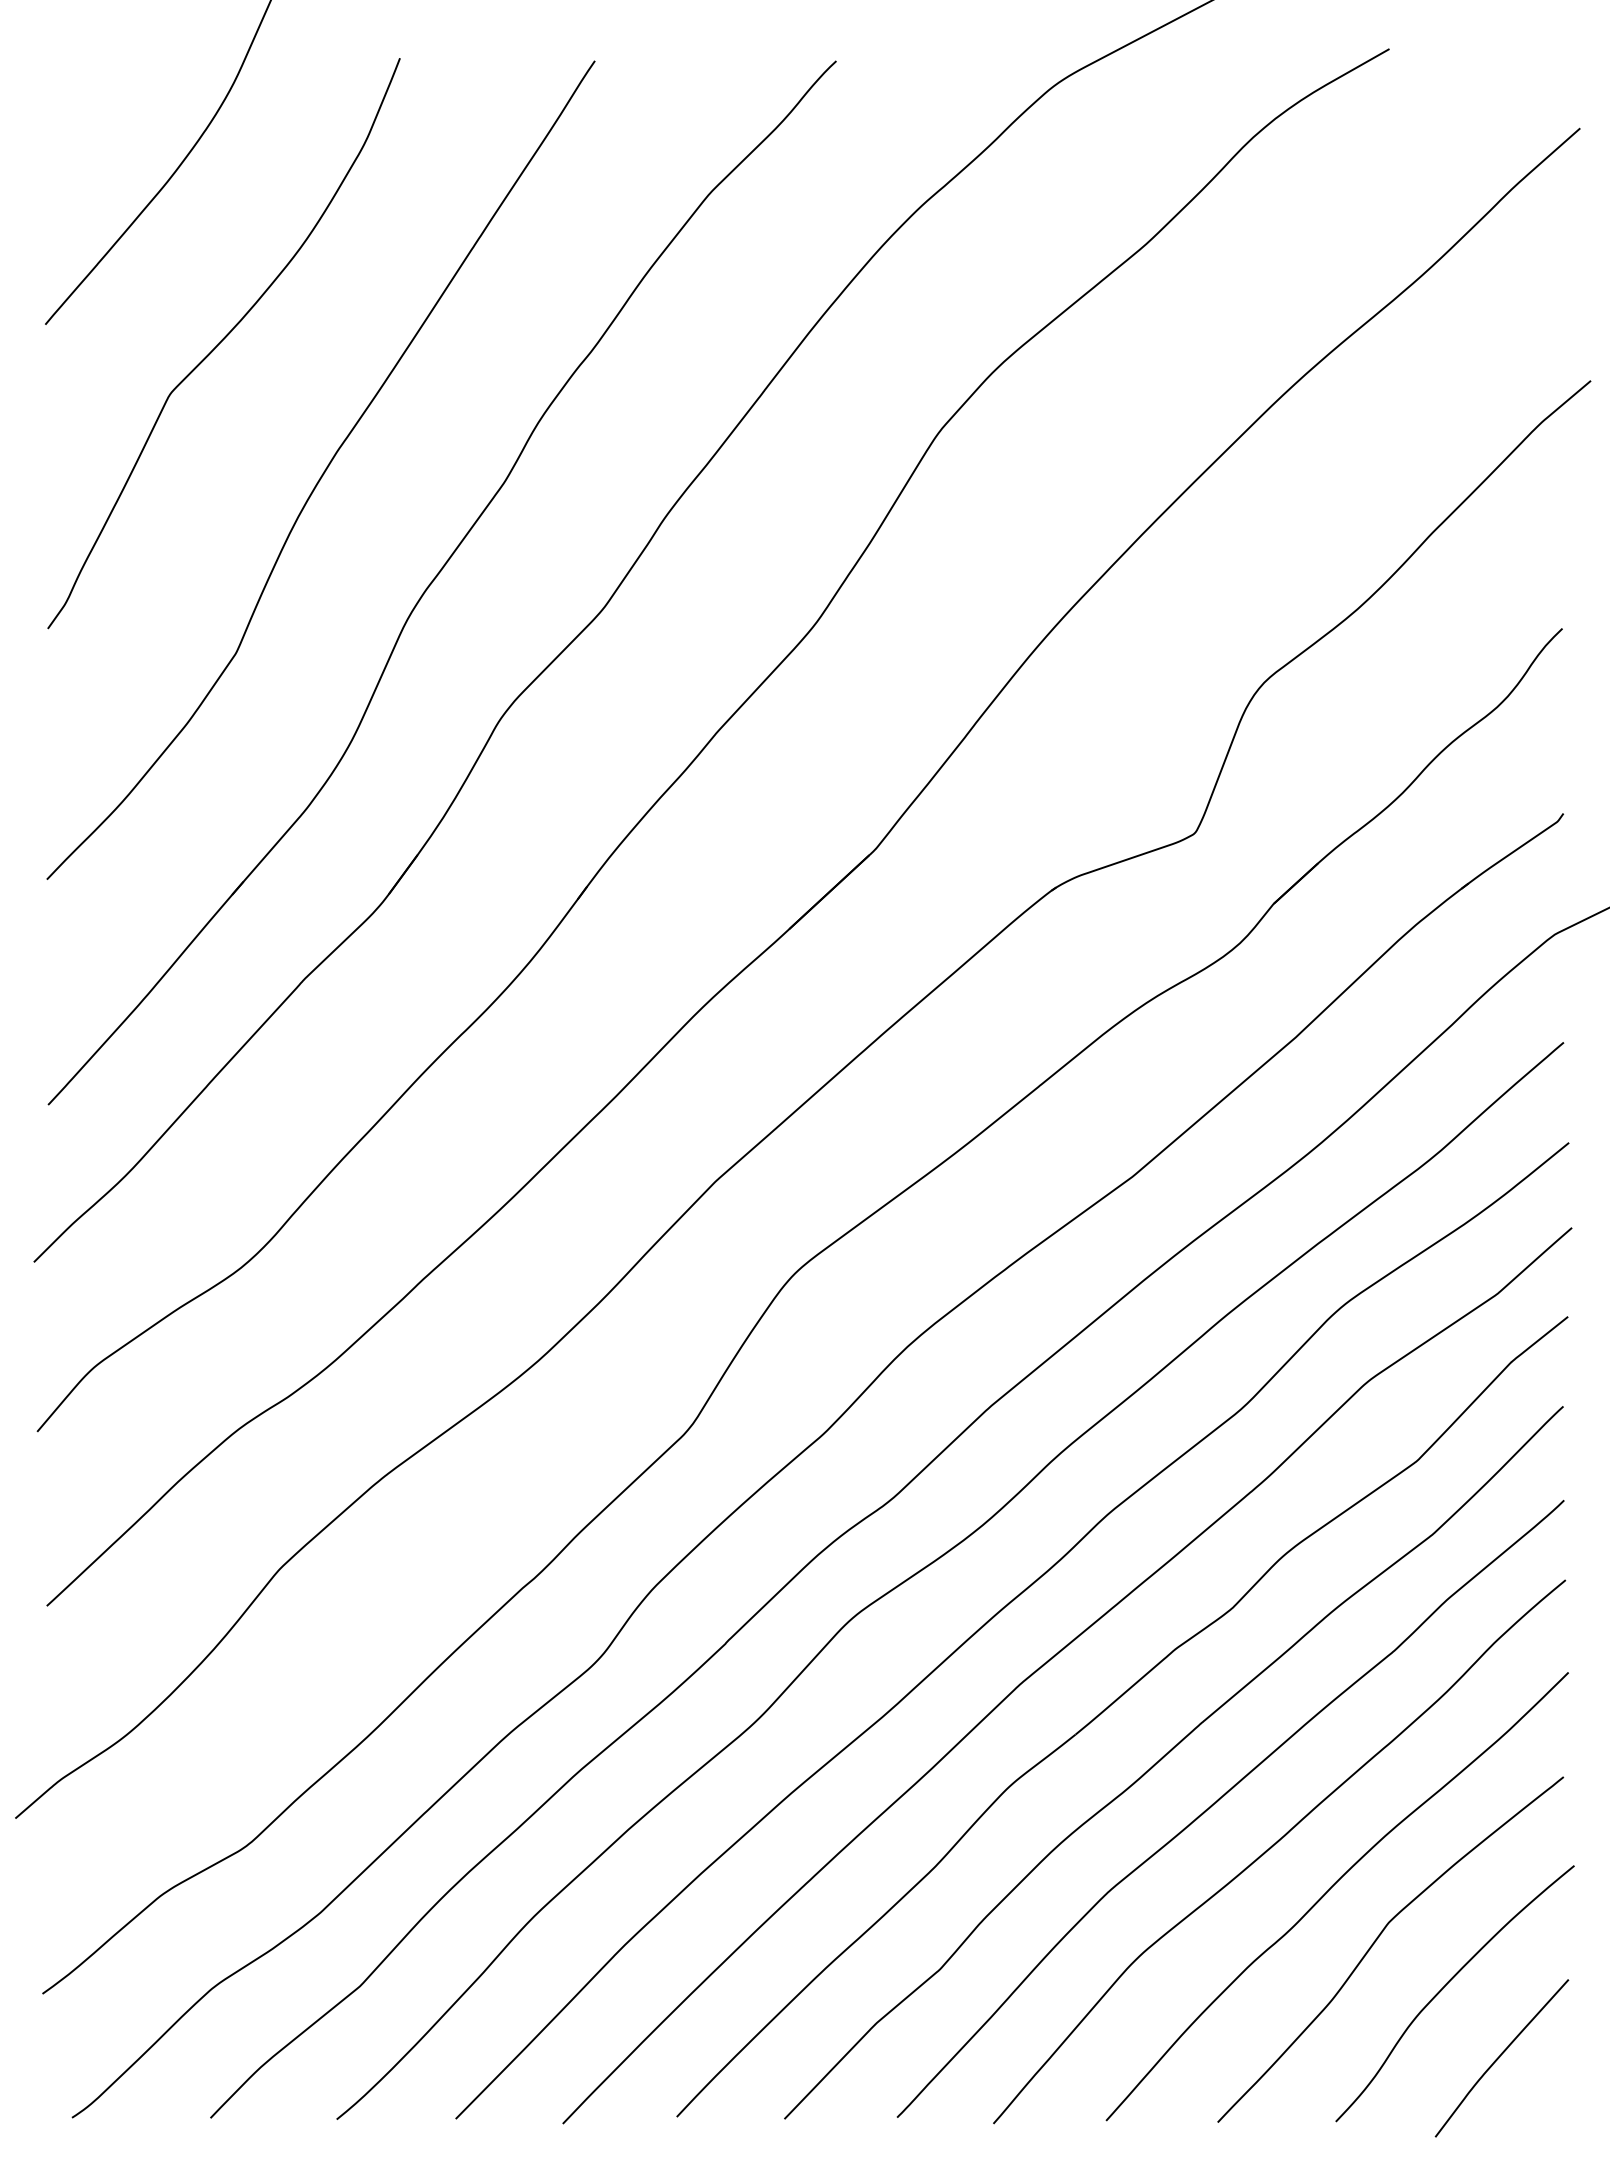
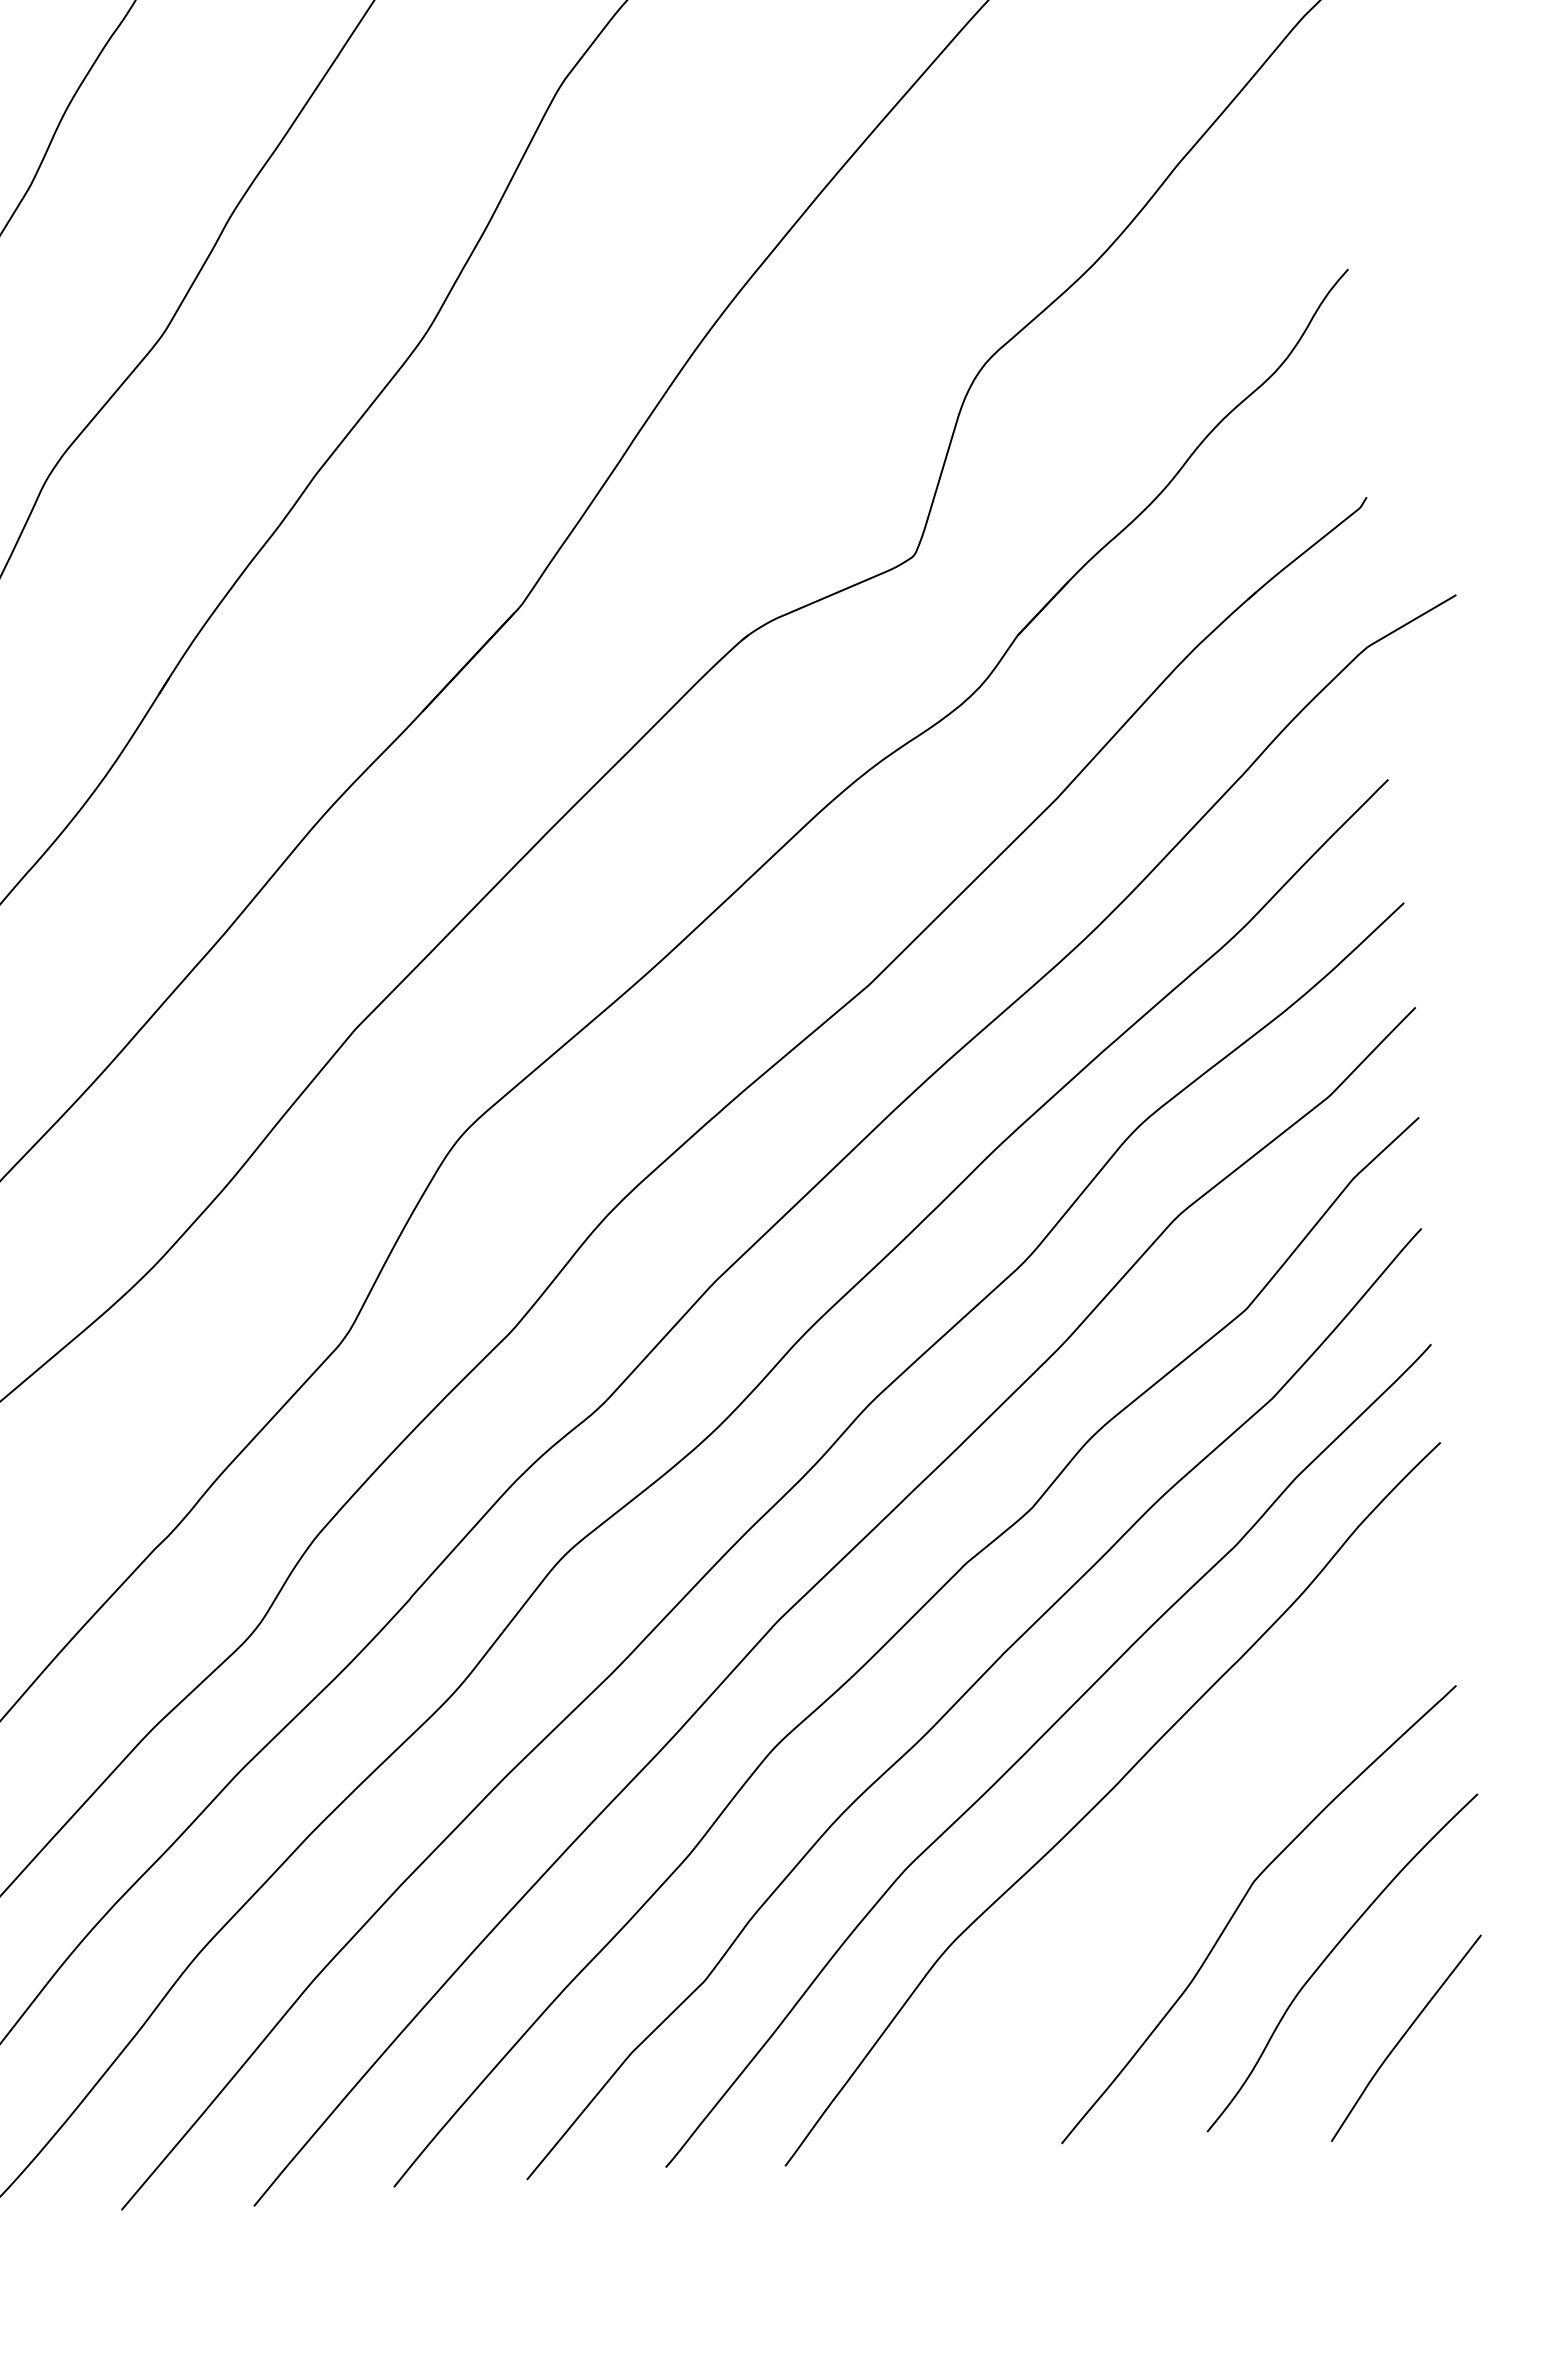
curve: (1330, 1889) -> (1179, 1845), removed

